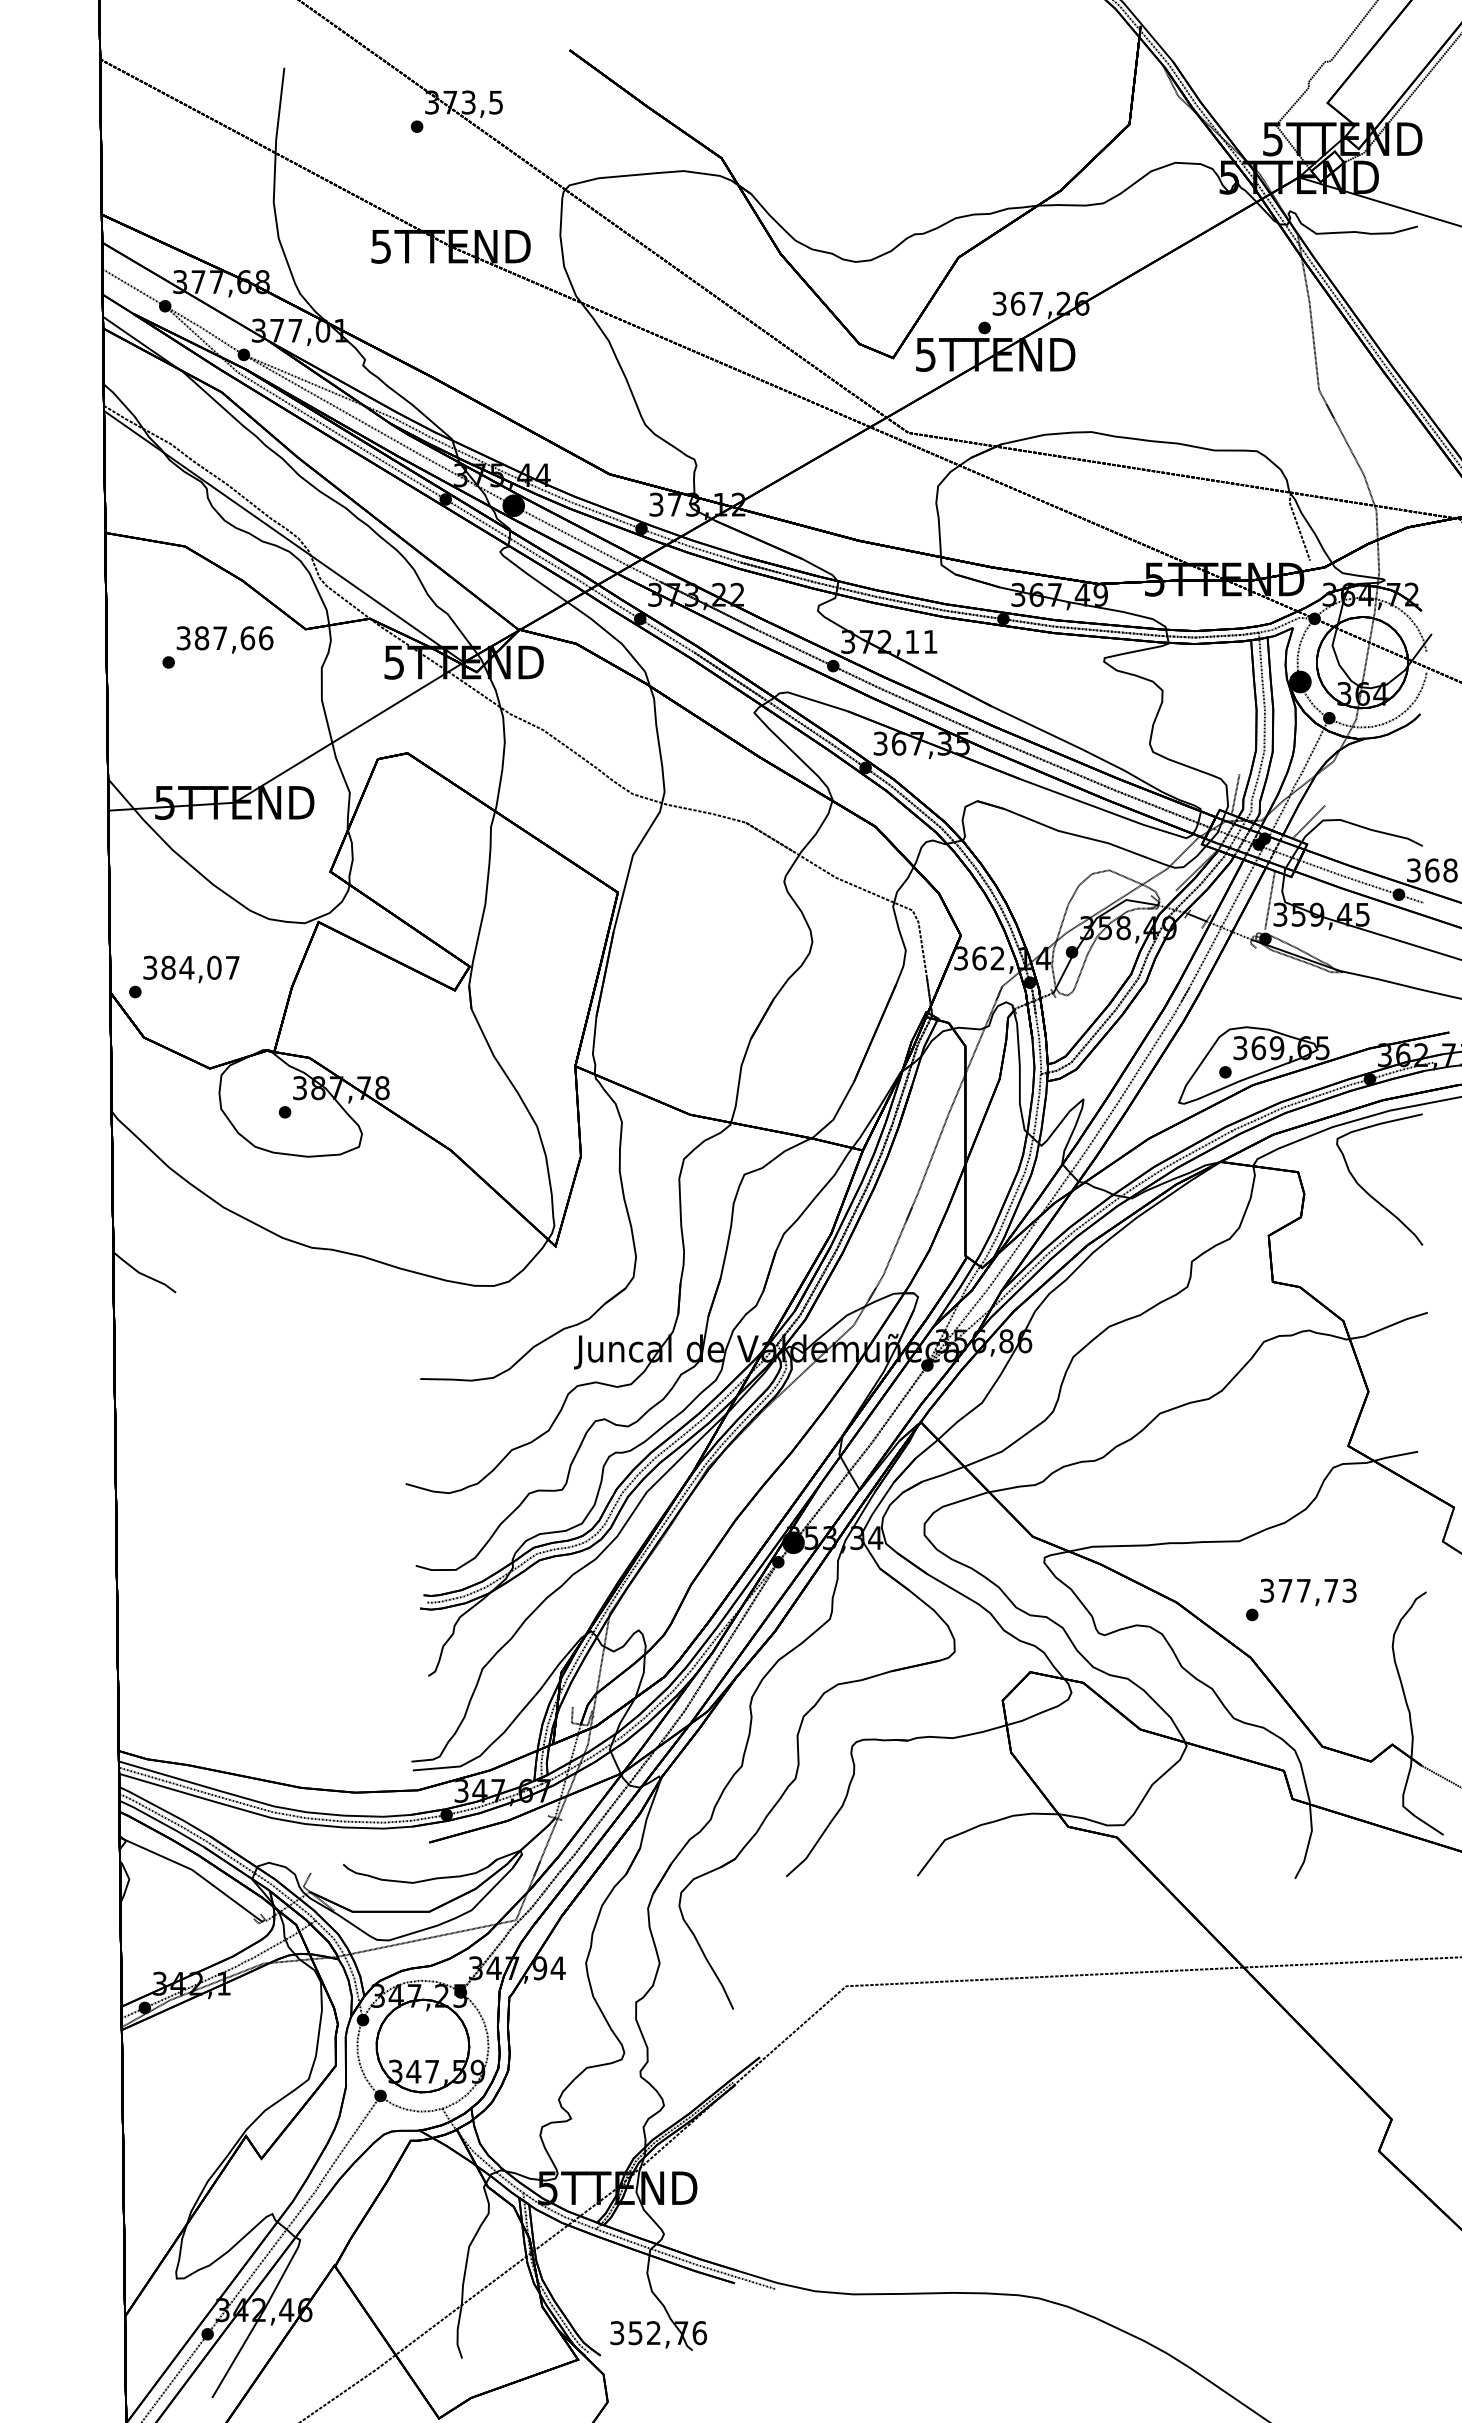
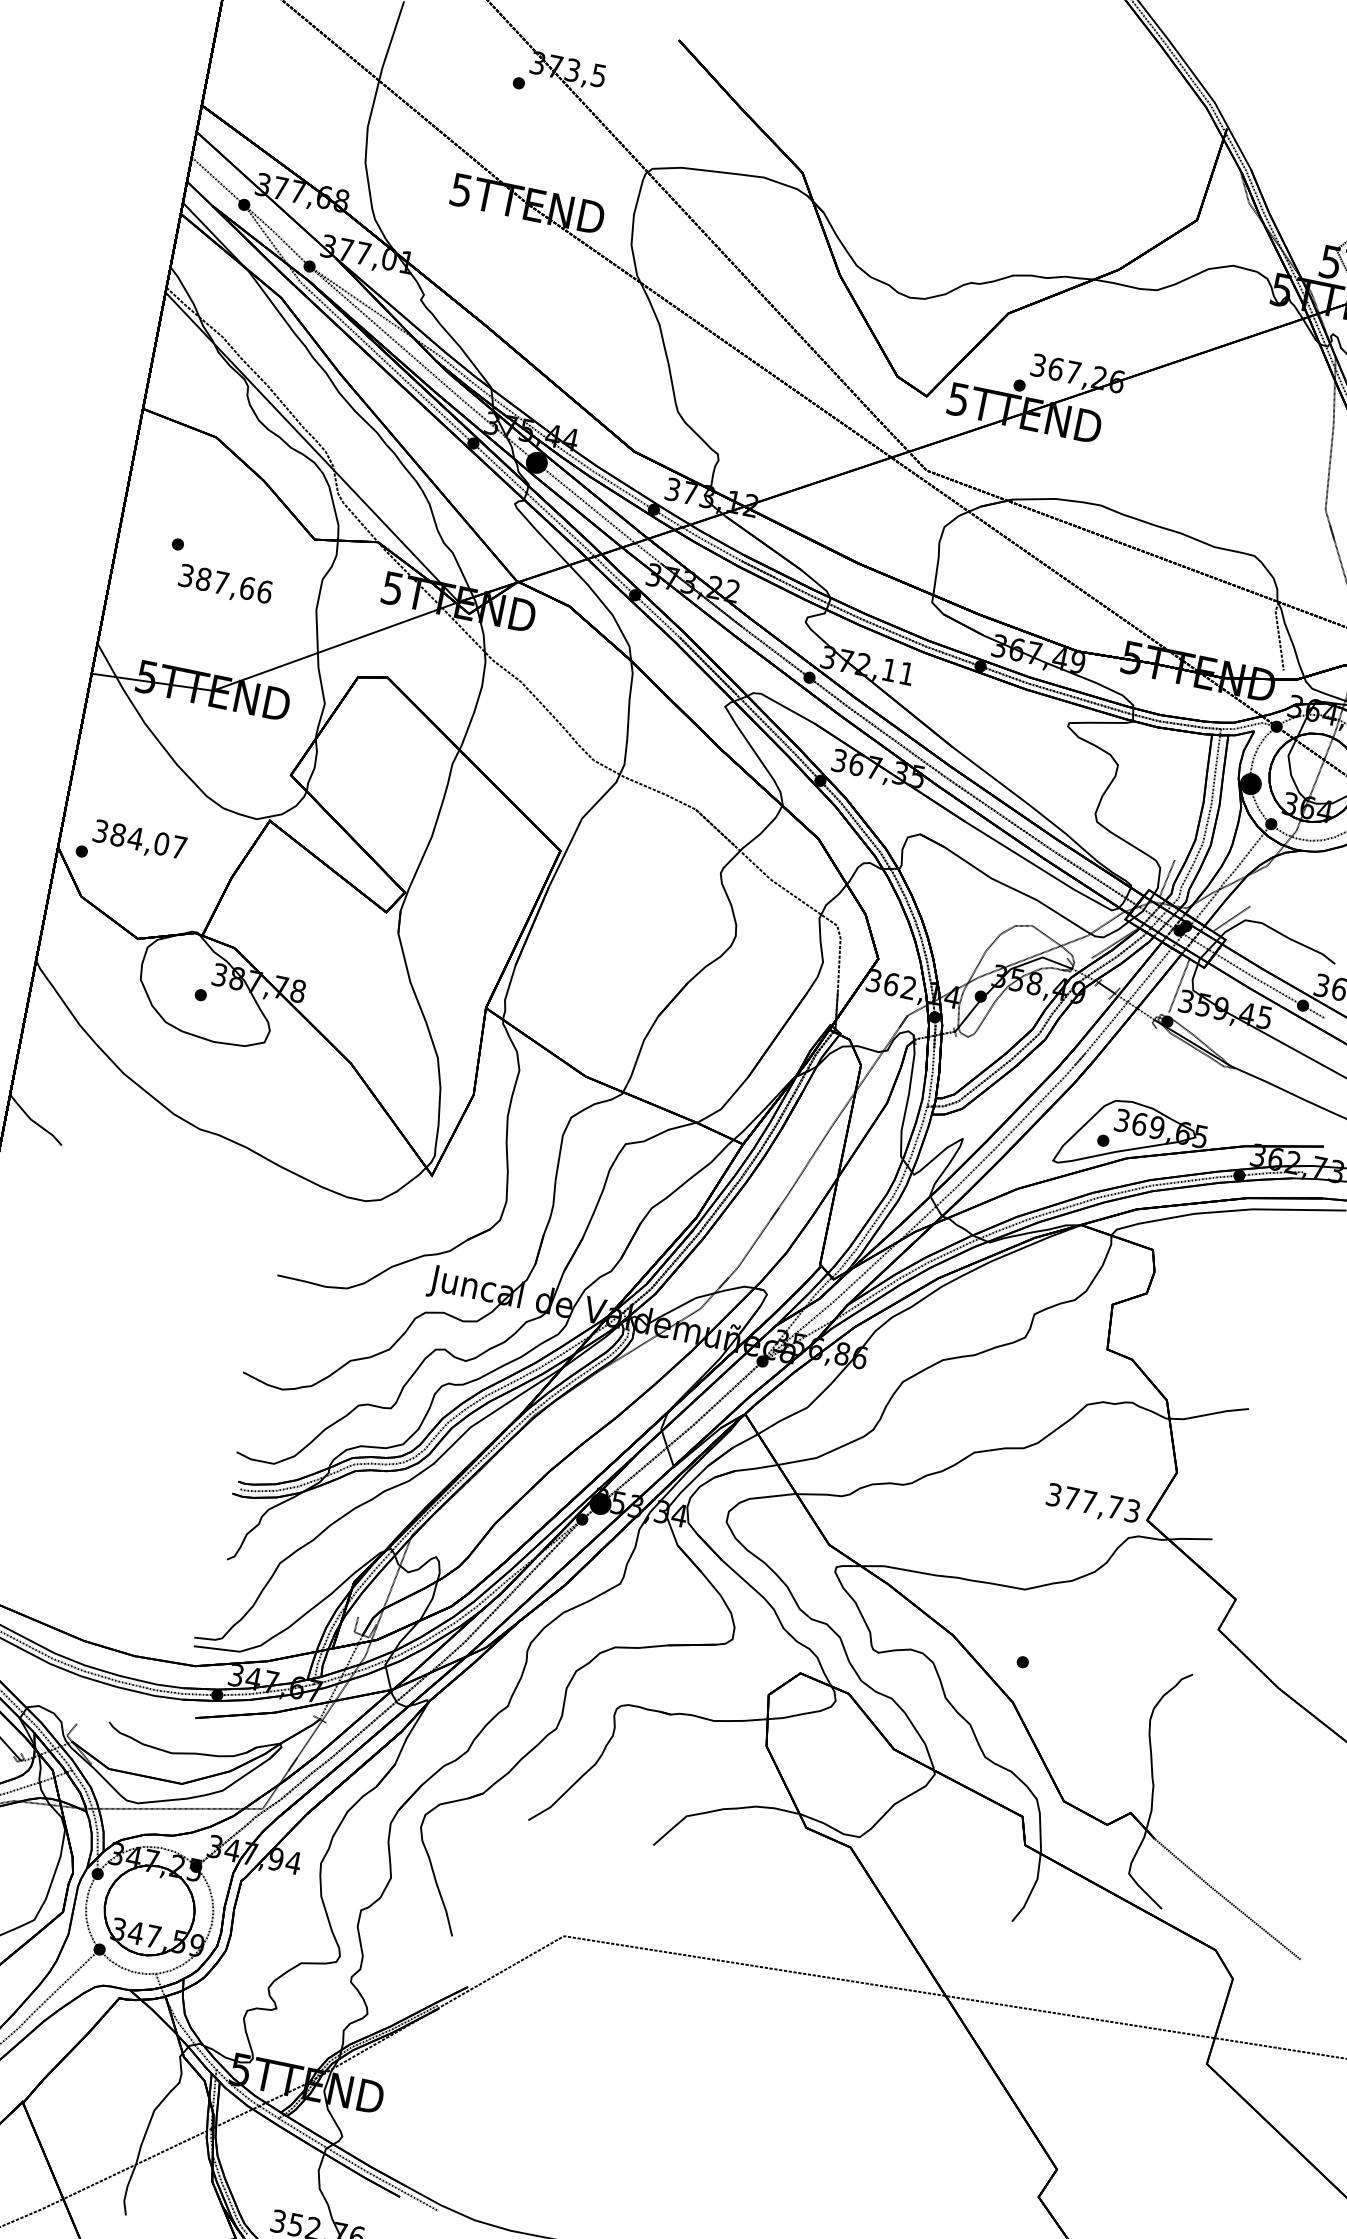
text: (224, 639) -> (225, 584), moved
curve: (1367, 1191) -> (1215, 1281), removed
text: (1308, 1592) -> (1093, 1504), moved

